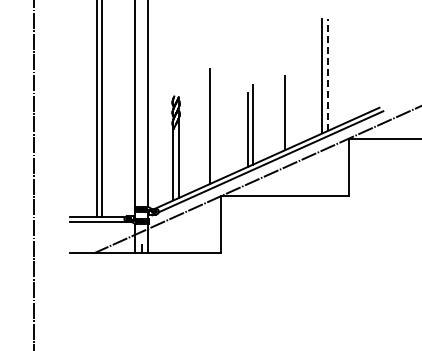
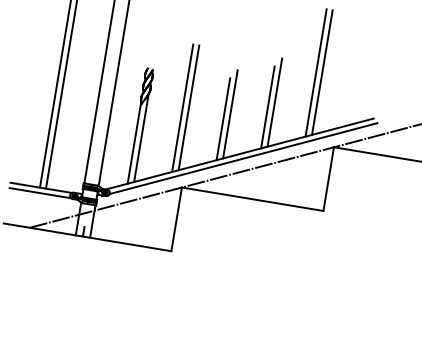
line: (327, 74) -> (322, 72), dashed -> solid
line: (290, 107) -> (274, 101), added
line: (215, 125) -> (188, 108), added

